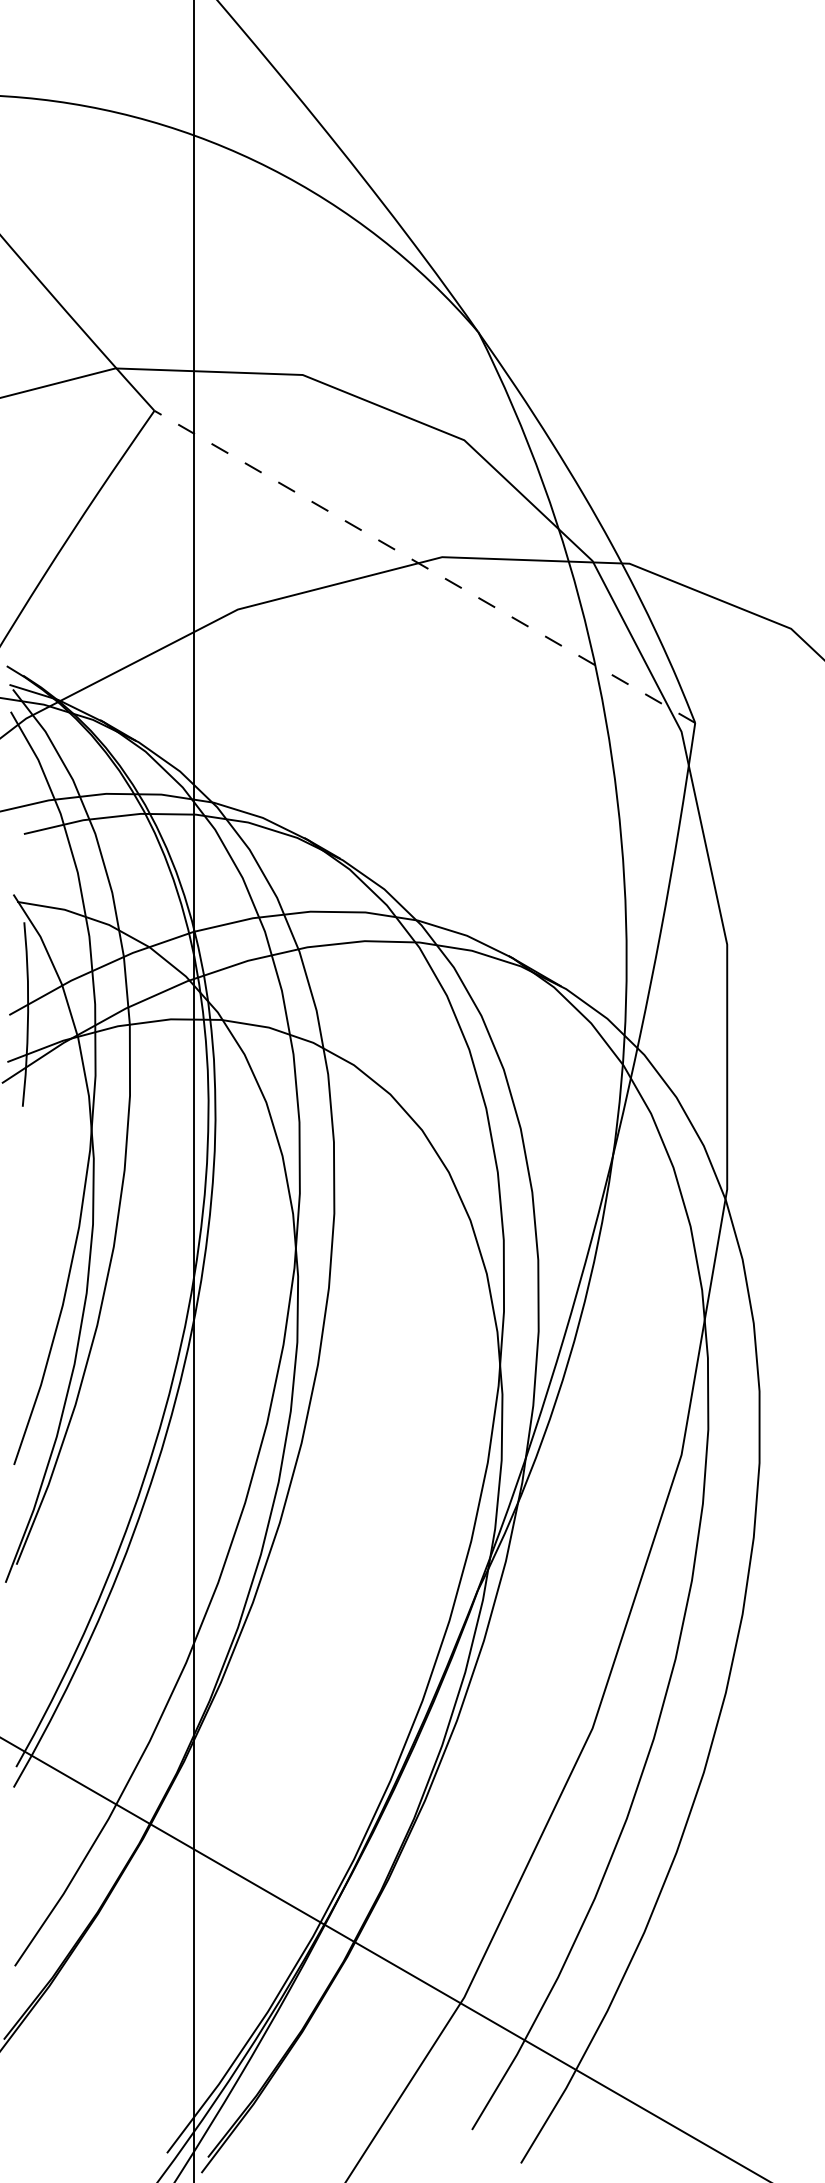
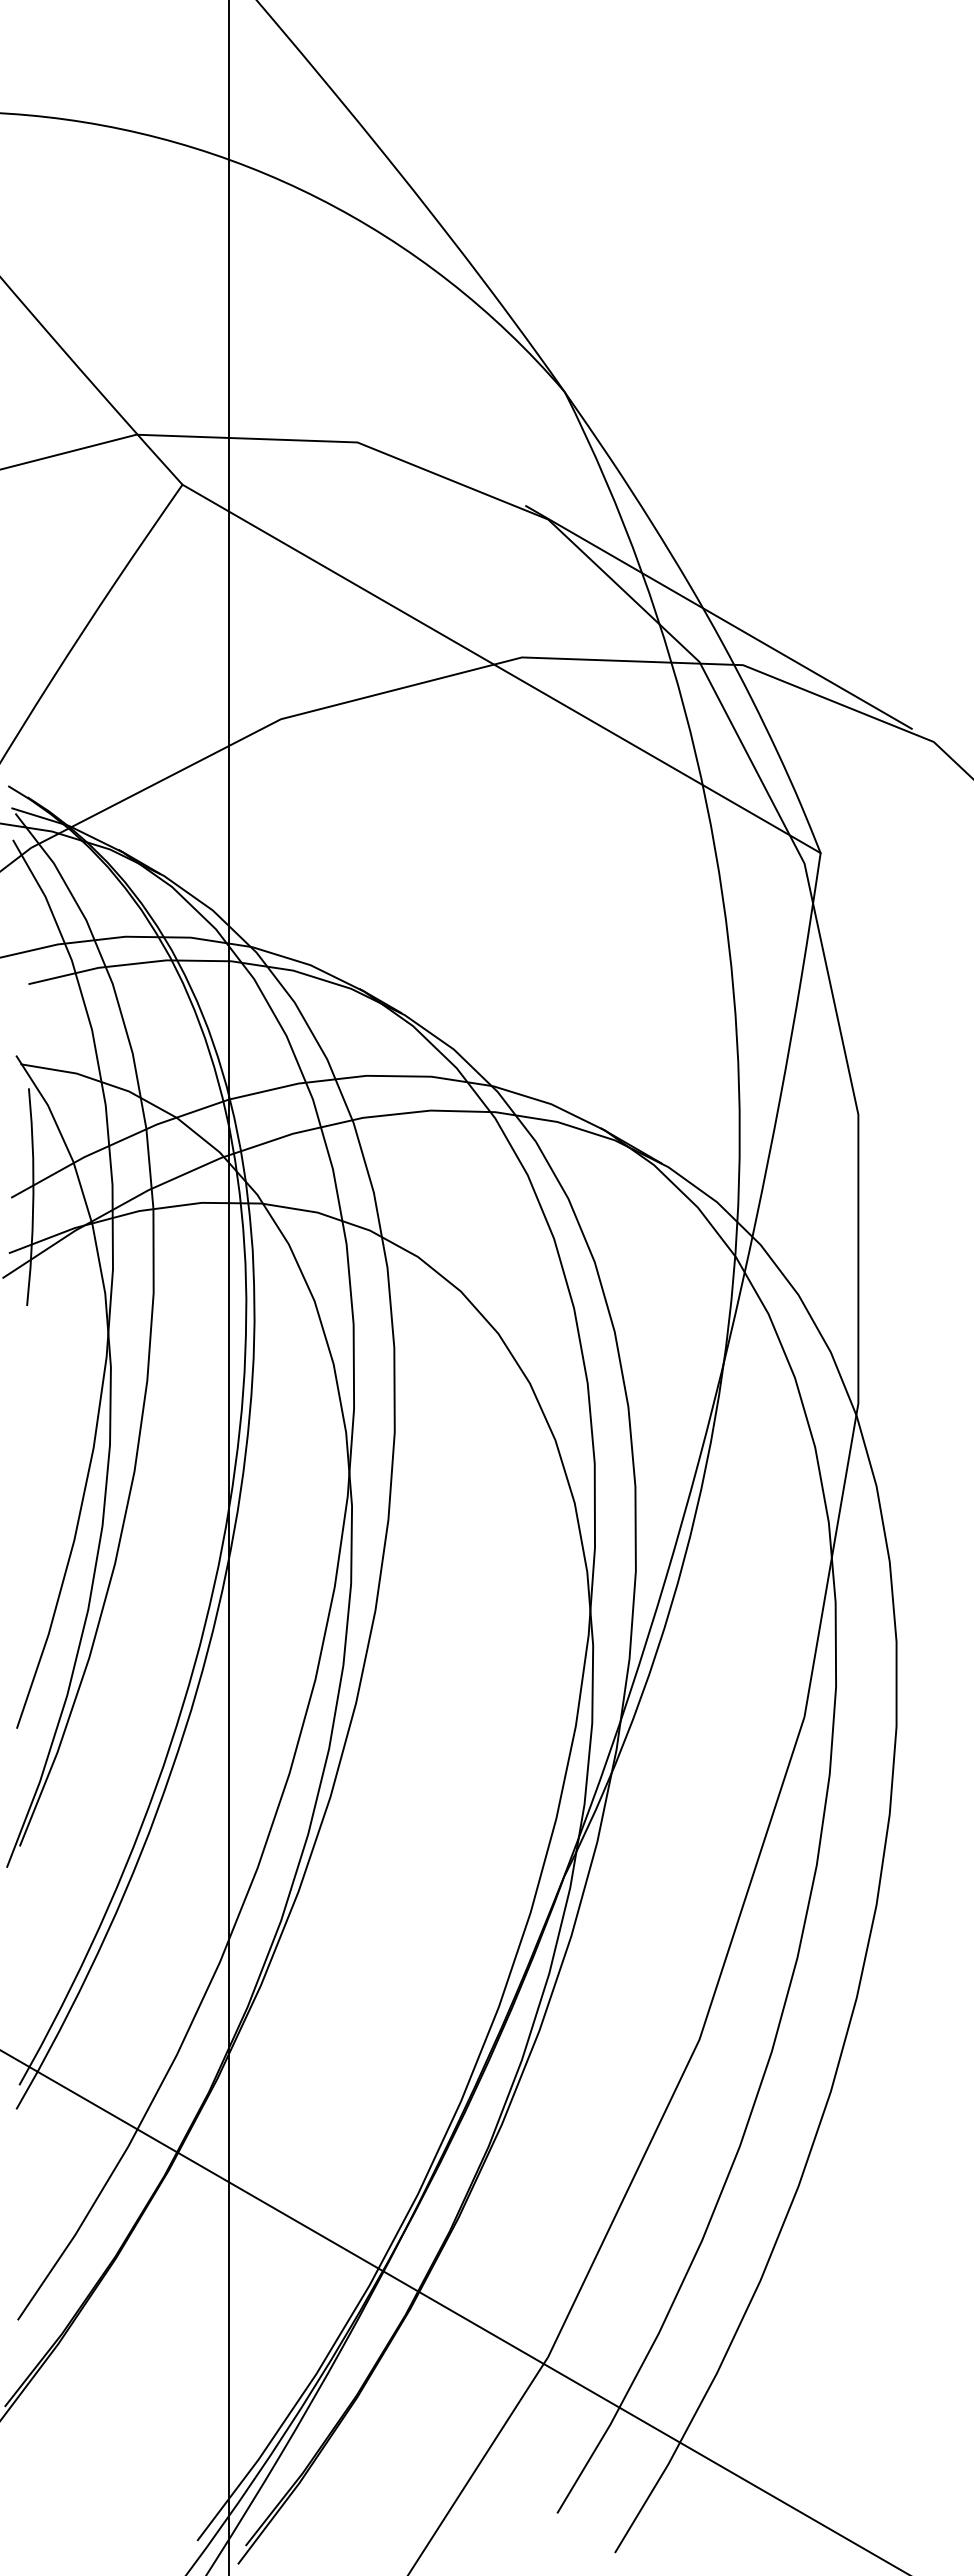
line: (608, 523) -> (718, 617), added
line: (424, 566) -> (501, 668), dashed -> solid

